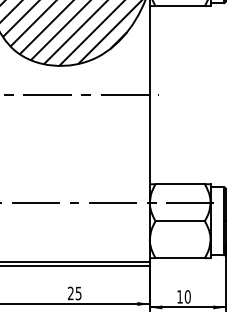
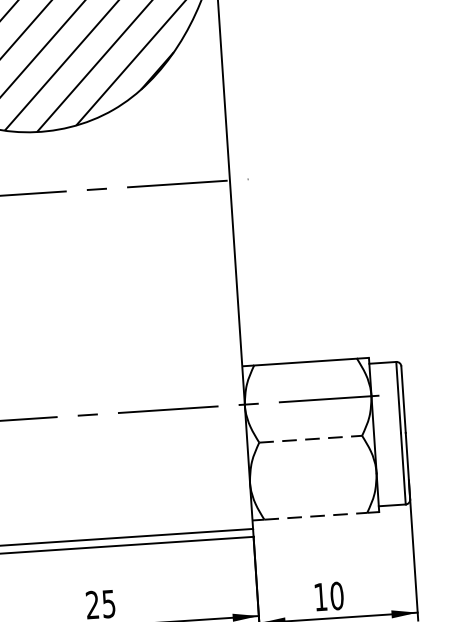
line: (180, 221) -> (311, 439), solid -> dashed
line: (180, 258) -> (316, 516), solid -> dashed

